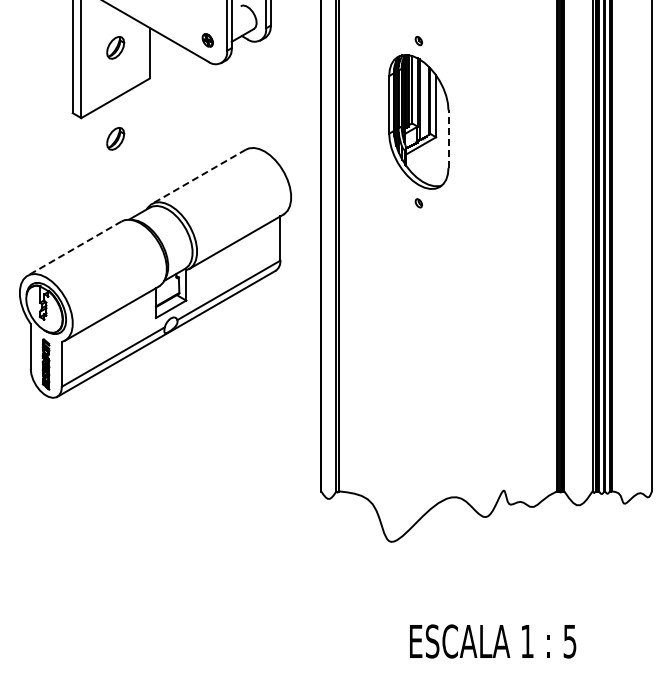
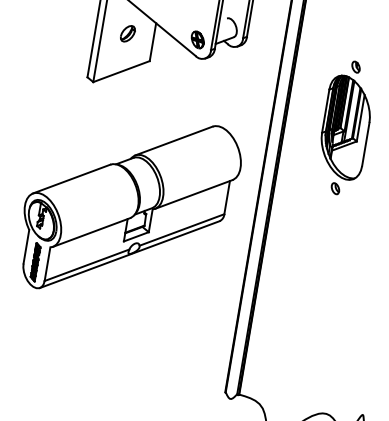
part: (207, 40) -> (197, 39), size x1.67
part: (418, 40) -> (355, 66), size x1.67
part: (115, 138) -> (116, 101), removed
line: (448, 139) -> (365, 144), dashed -> solid
line: (198, 177) -> (173, 141), dashed -> solid
part: (418, 203) -> (335, 188), size x1.67
line: (74, 248) -> (71, 178), dashed -> solid

